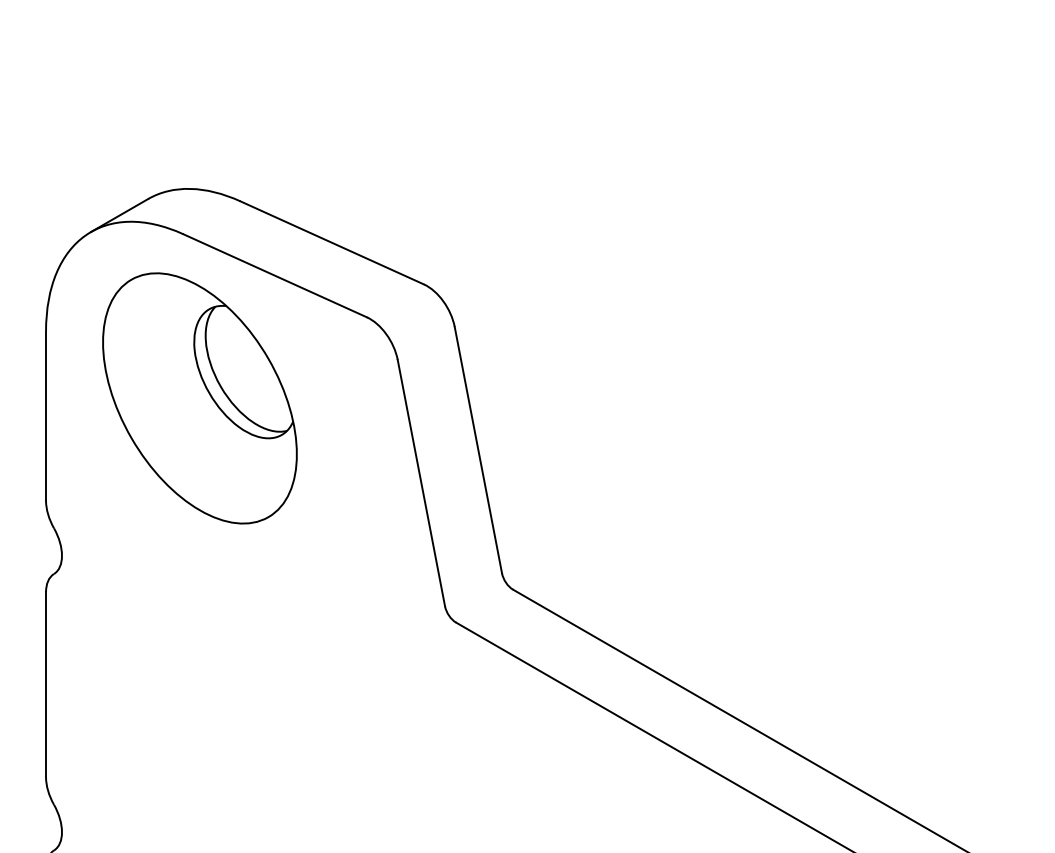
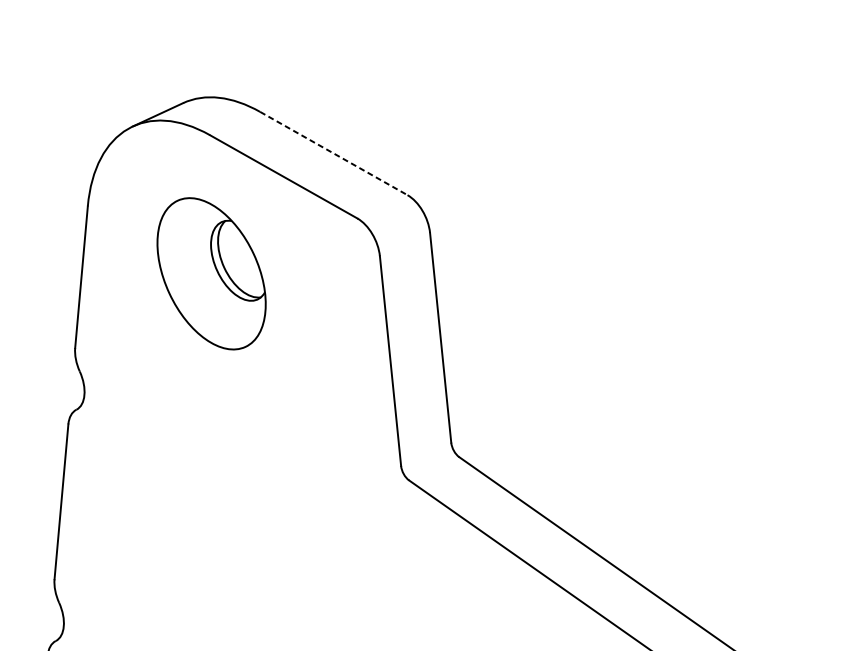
line: (332, 242) -> (334, 153), solid -> dashed
part: (199, 398) -> (211, 273), size x0.7

